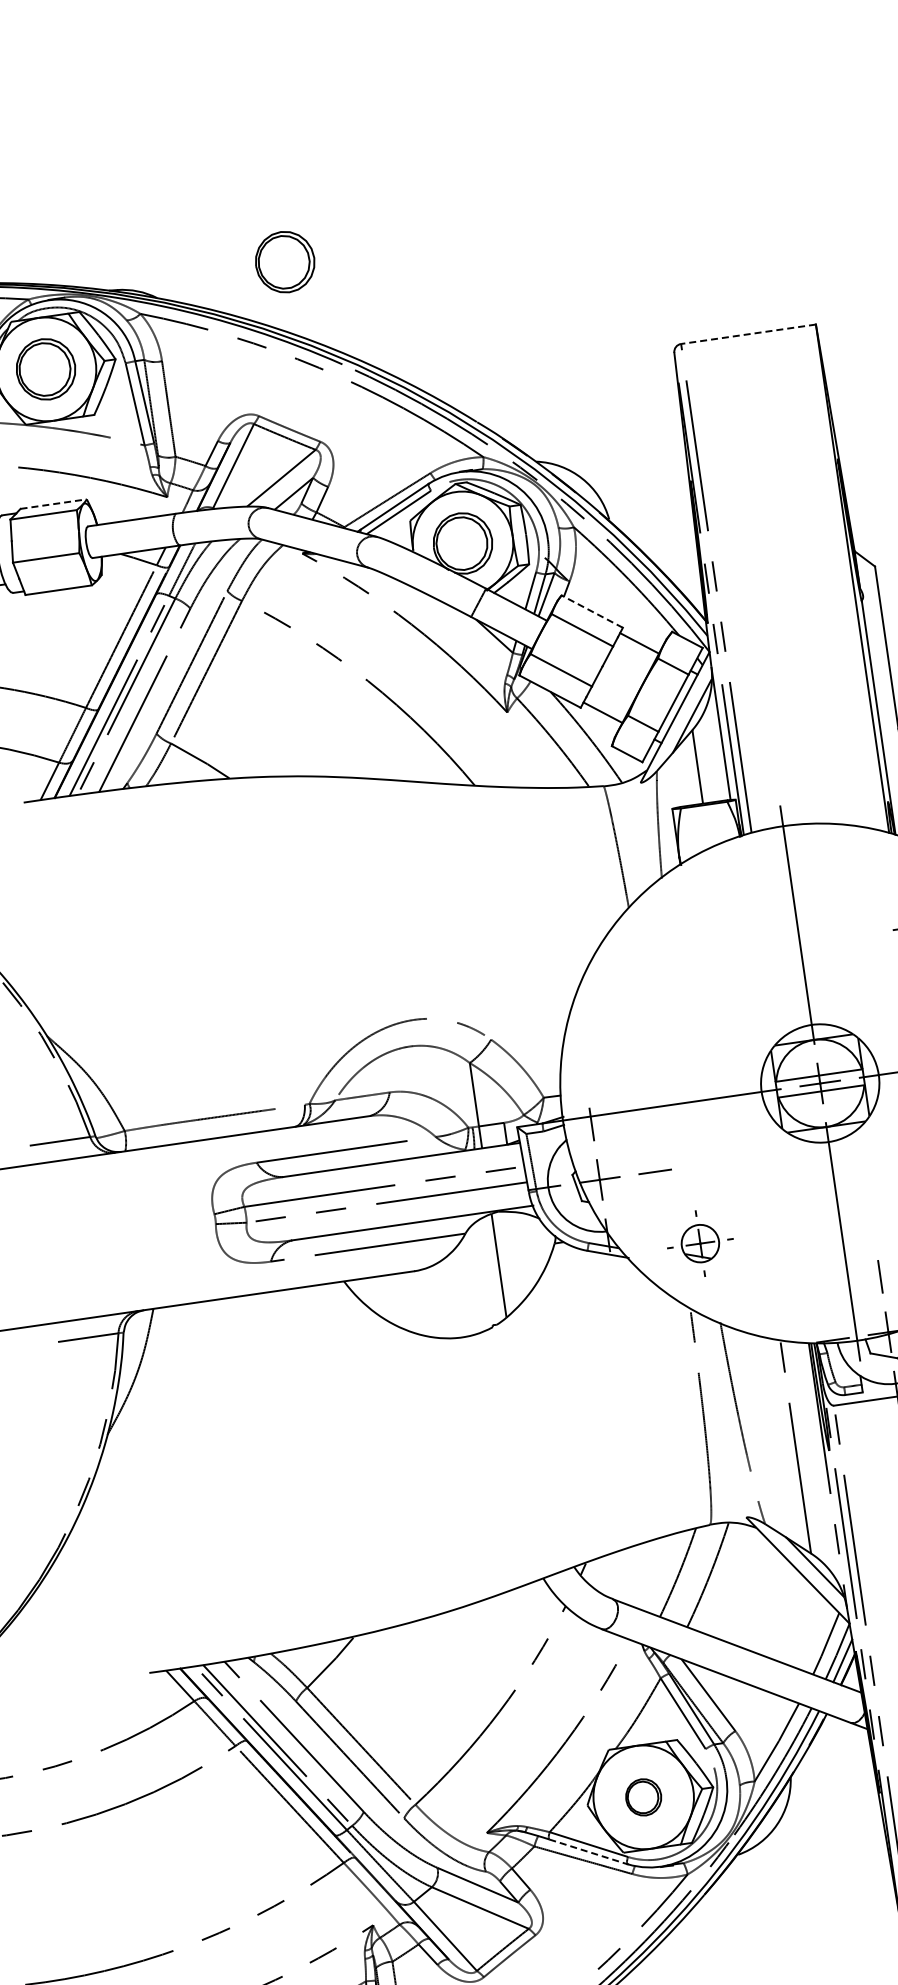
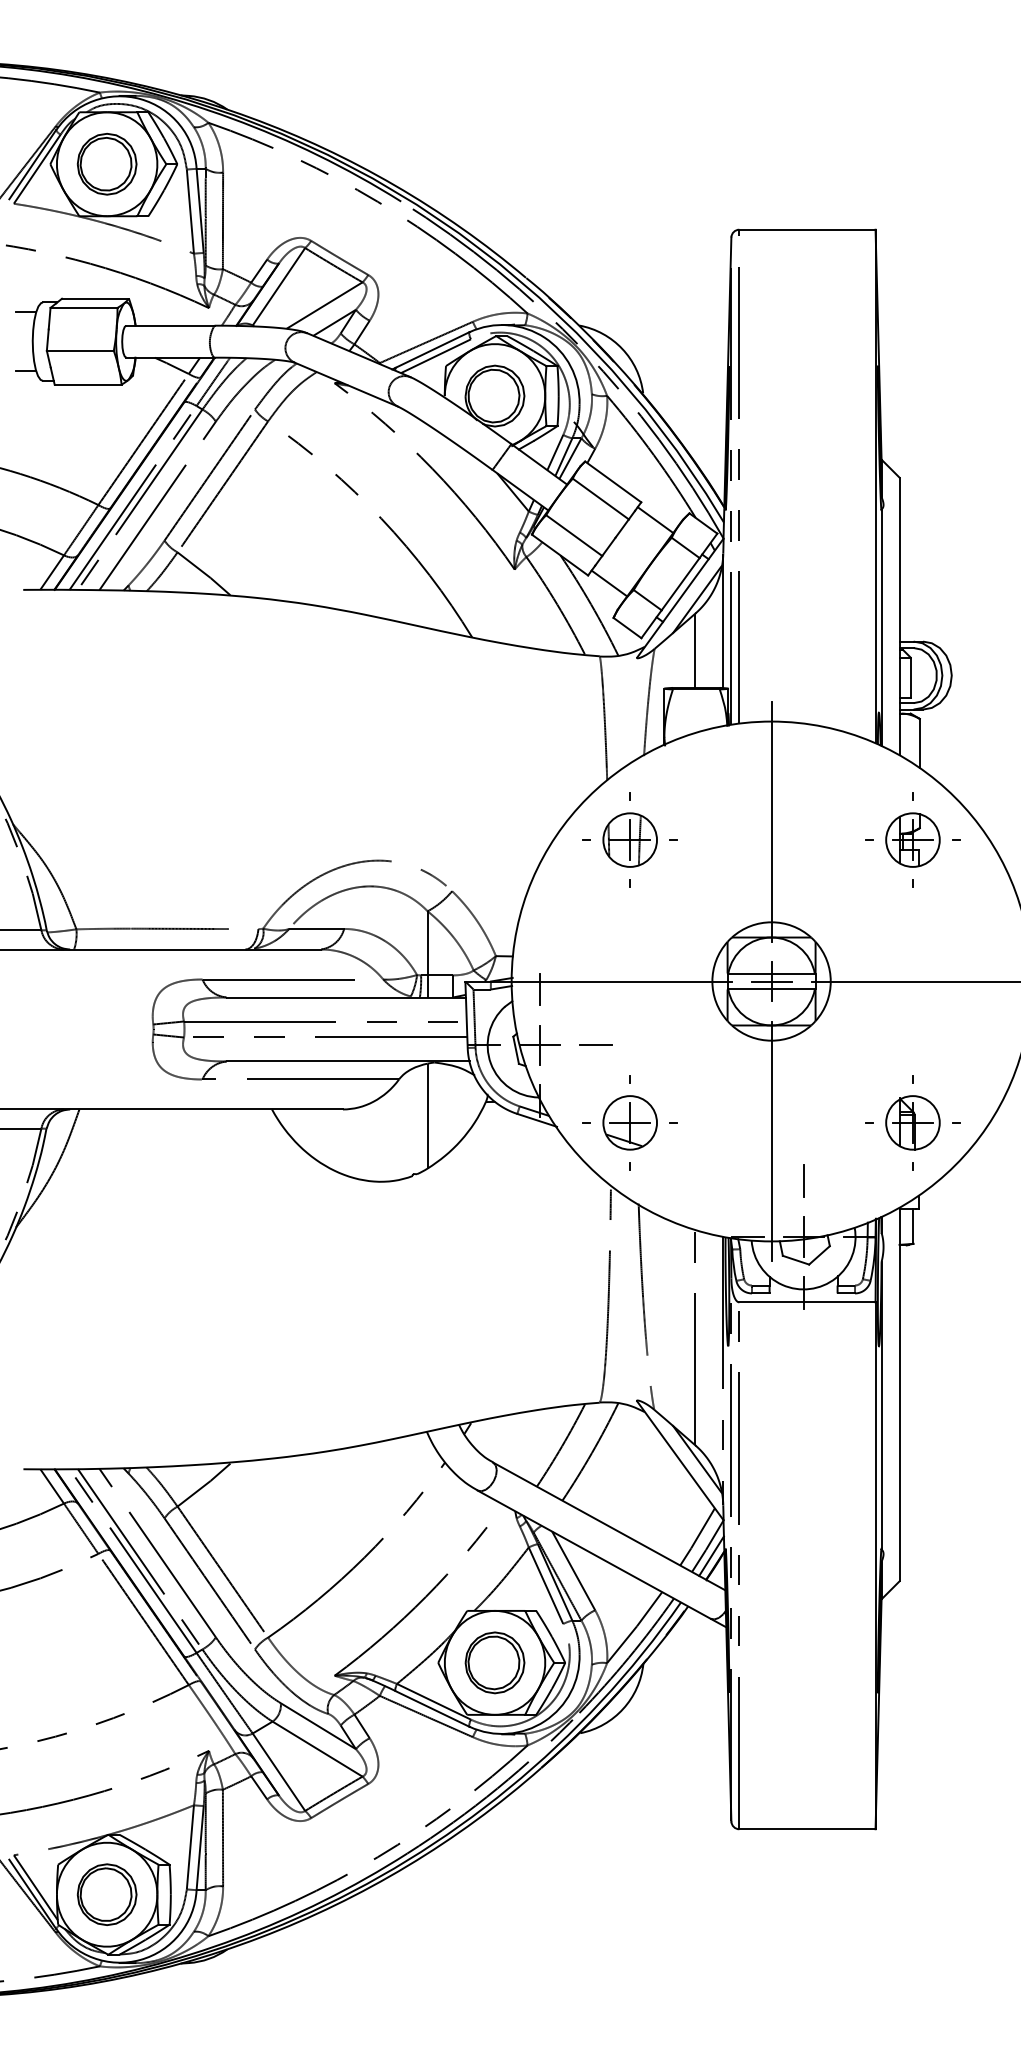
part: (284, 262) -> (358, 92), removed
line: (747, 334) -> (806, 229), dashed -> solid
line: (53, 503) -> (95, 298), dashed -> solid
line: (592, 611) -> (613, 481), dashed -> solid
part: (659, 963) -> (629, 839), added
part: (699, 1243) -> (629, 1122), size x1.43
part: (643, 1797) -> (494, 1662), size x1.67
line: (589, 1852) -> (433, 1709), dashed -> solid

